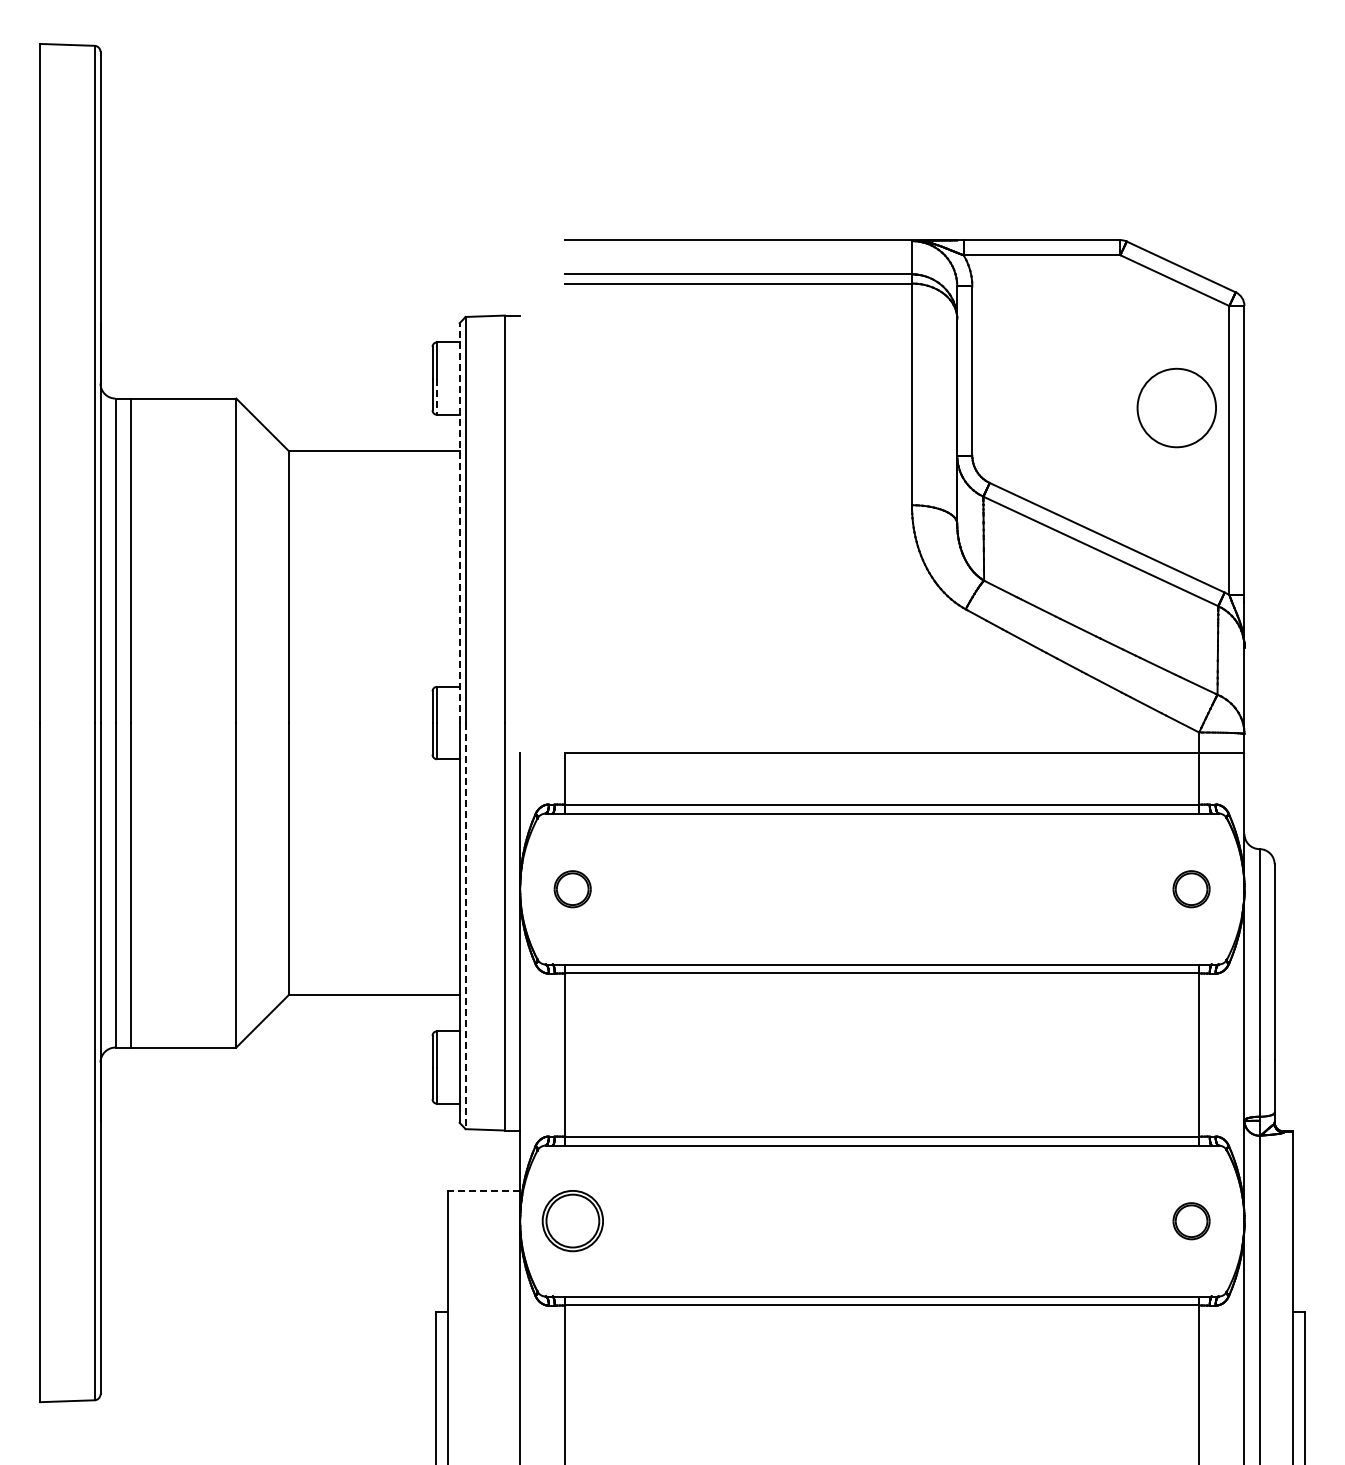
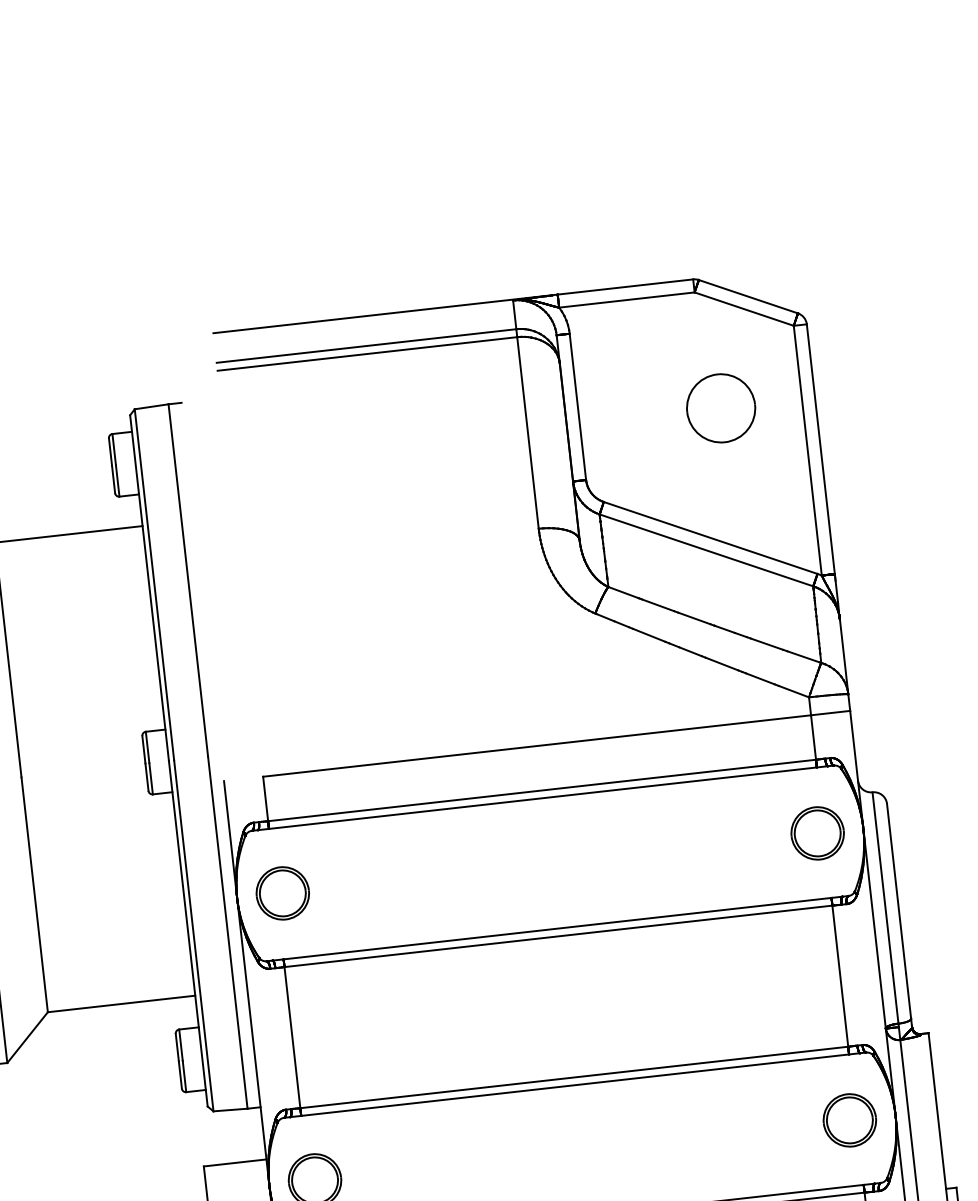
line: (437, 397) -> (118, 481), dashed -> solid
part: (1176, 407) -> (720, 407), moved
line: (459, 523) -> (149, 588), dashed -> solid
part: (572, 889) -> (282, 893), size x1.67
part: (1191, 889) -> (817, 833), size x1.67
line: (465, 926) -> (193, 936), dashed -> solid
line: (483, 1190) -> (234, 1162), dashed -> solid
part: (1191, 1221) -> (849, 1120), size x1.67

